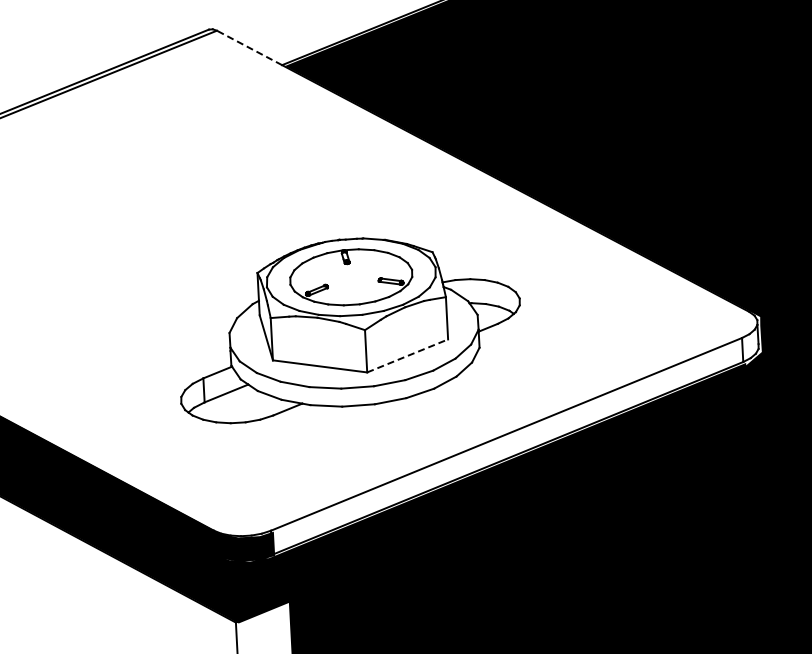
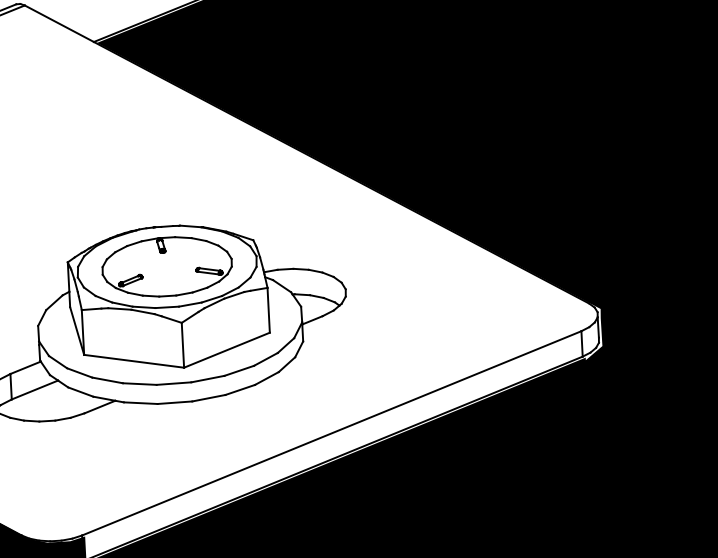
line: (249, 47) -> (59, 23), dashed -> solid
line: (407, 355) -> (226, 349), dashed -> solid

